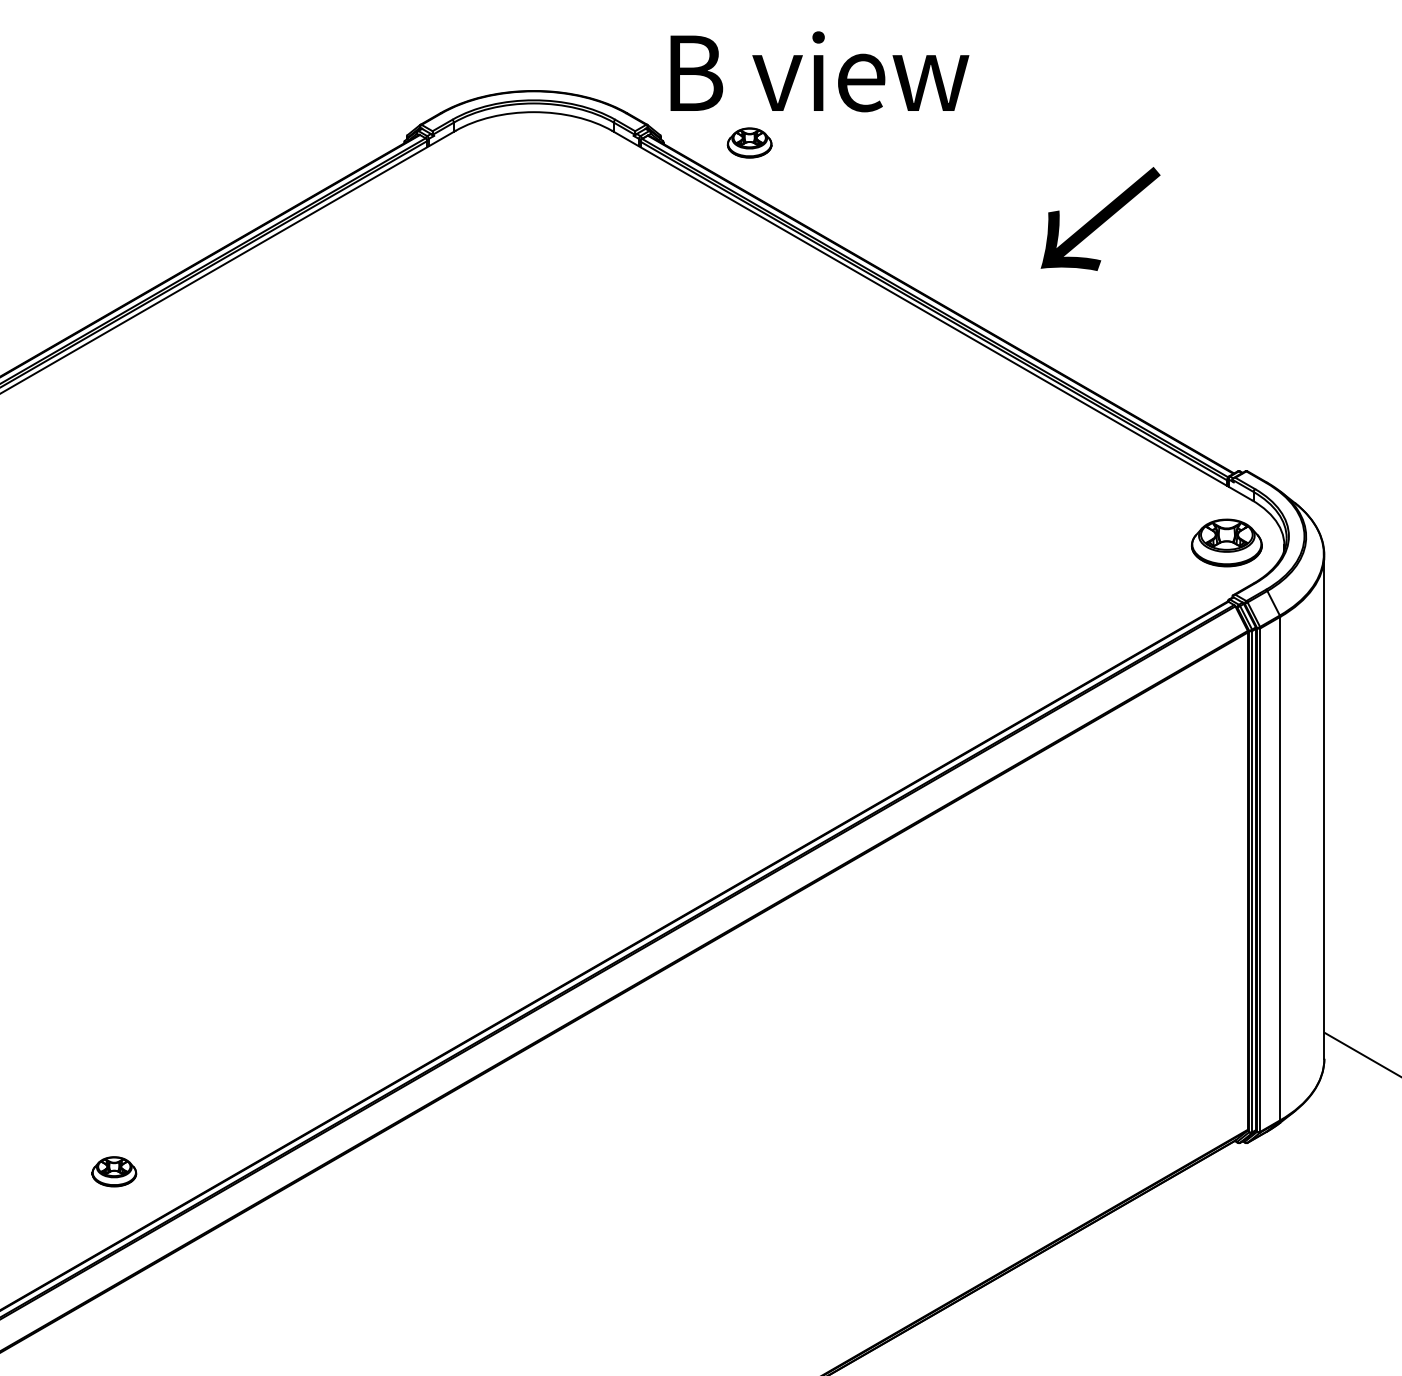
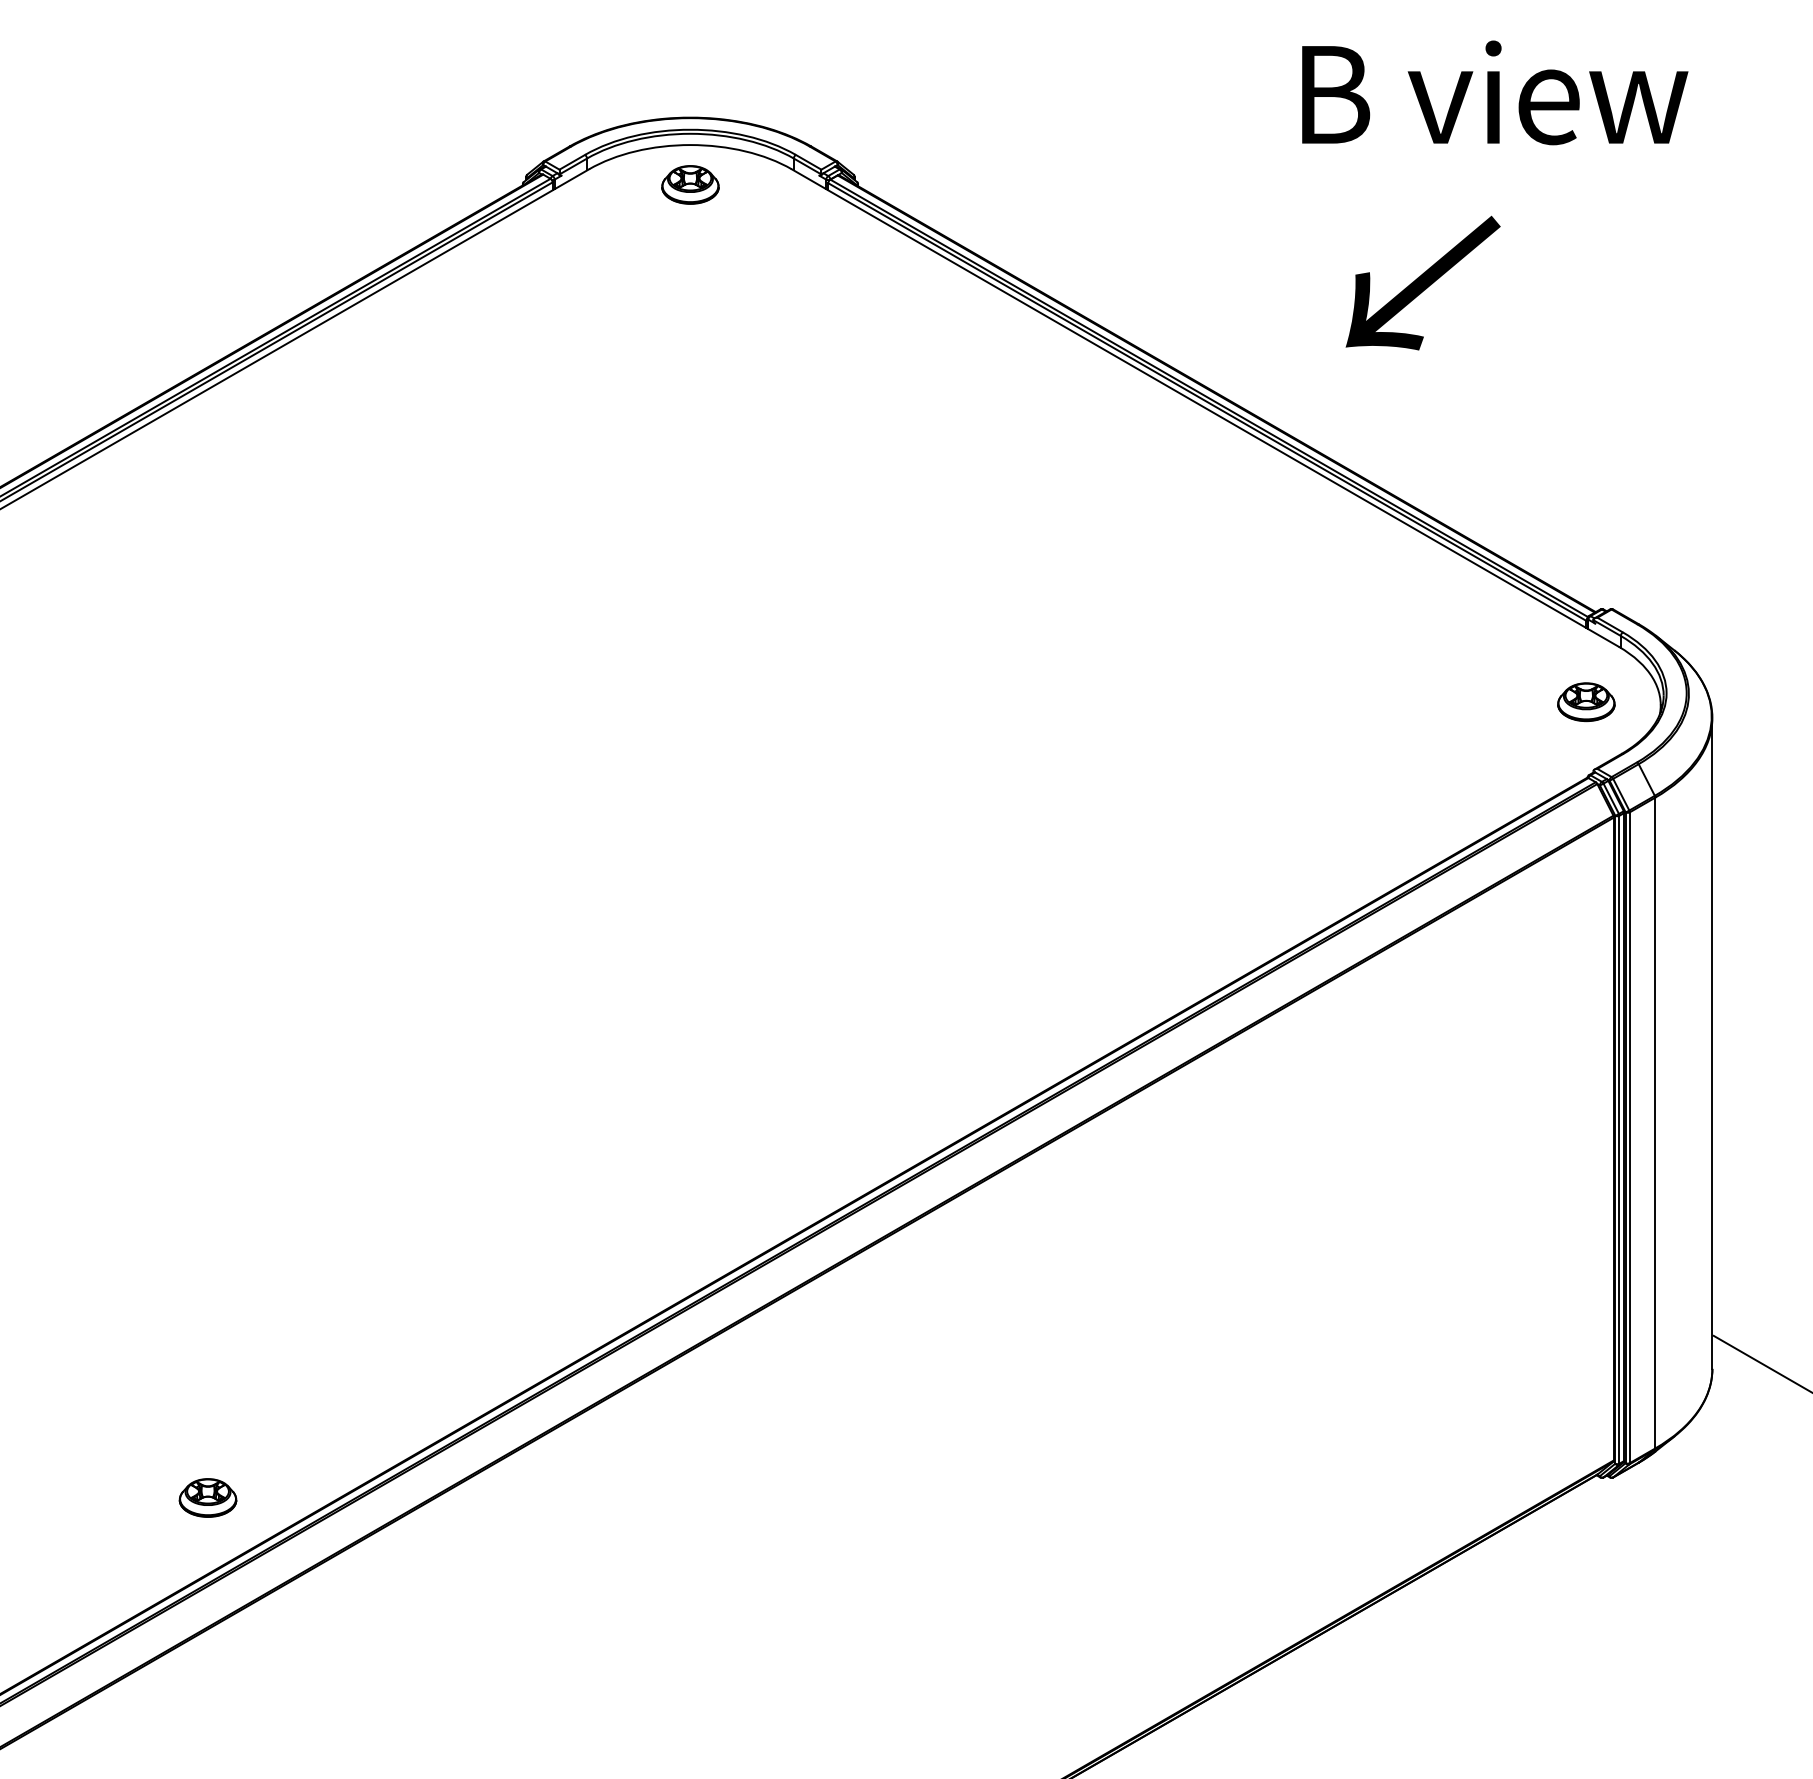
text: (820, 71) -> (1495, 92), moved
part: (749, 142) -> (690, 184), moved
part: (1226, 543) -> (1586, 702), size x0.62
part: (113, 1171) -> (207, 1497), moved

